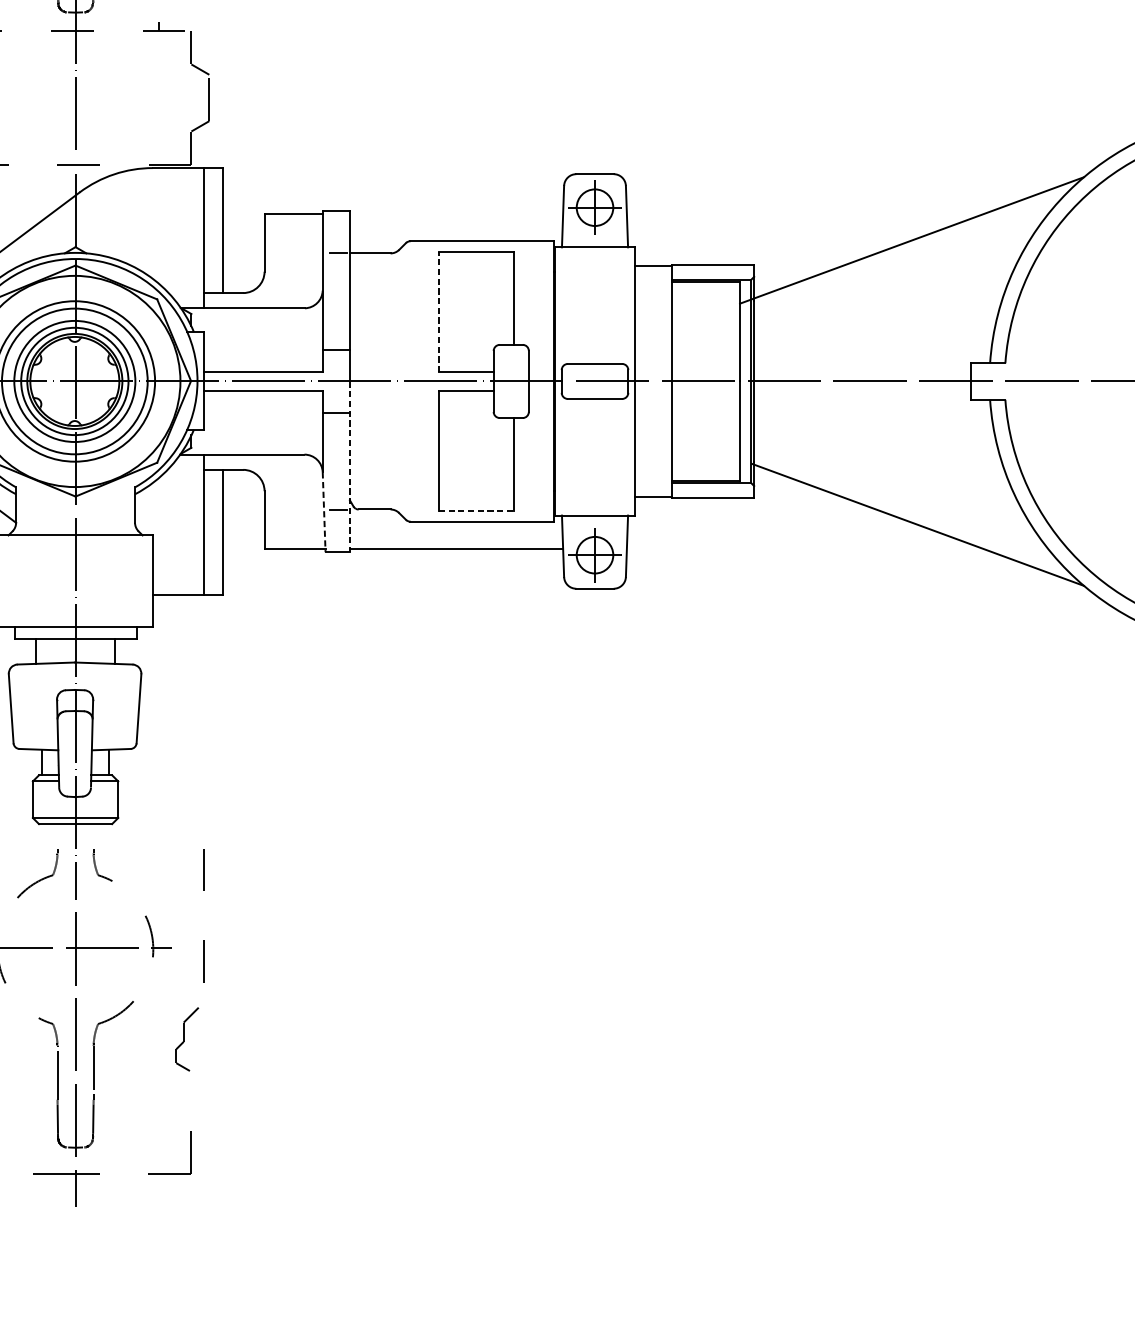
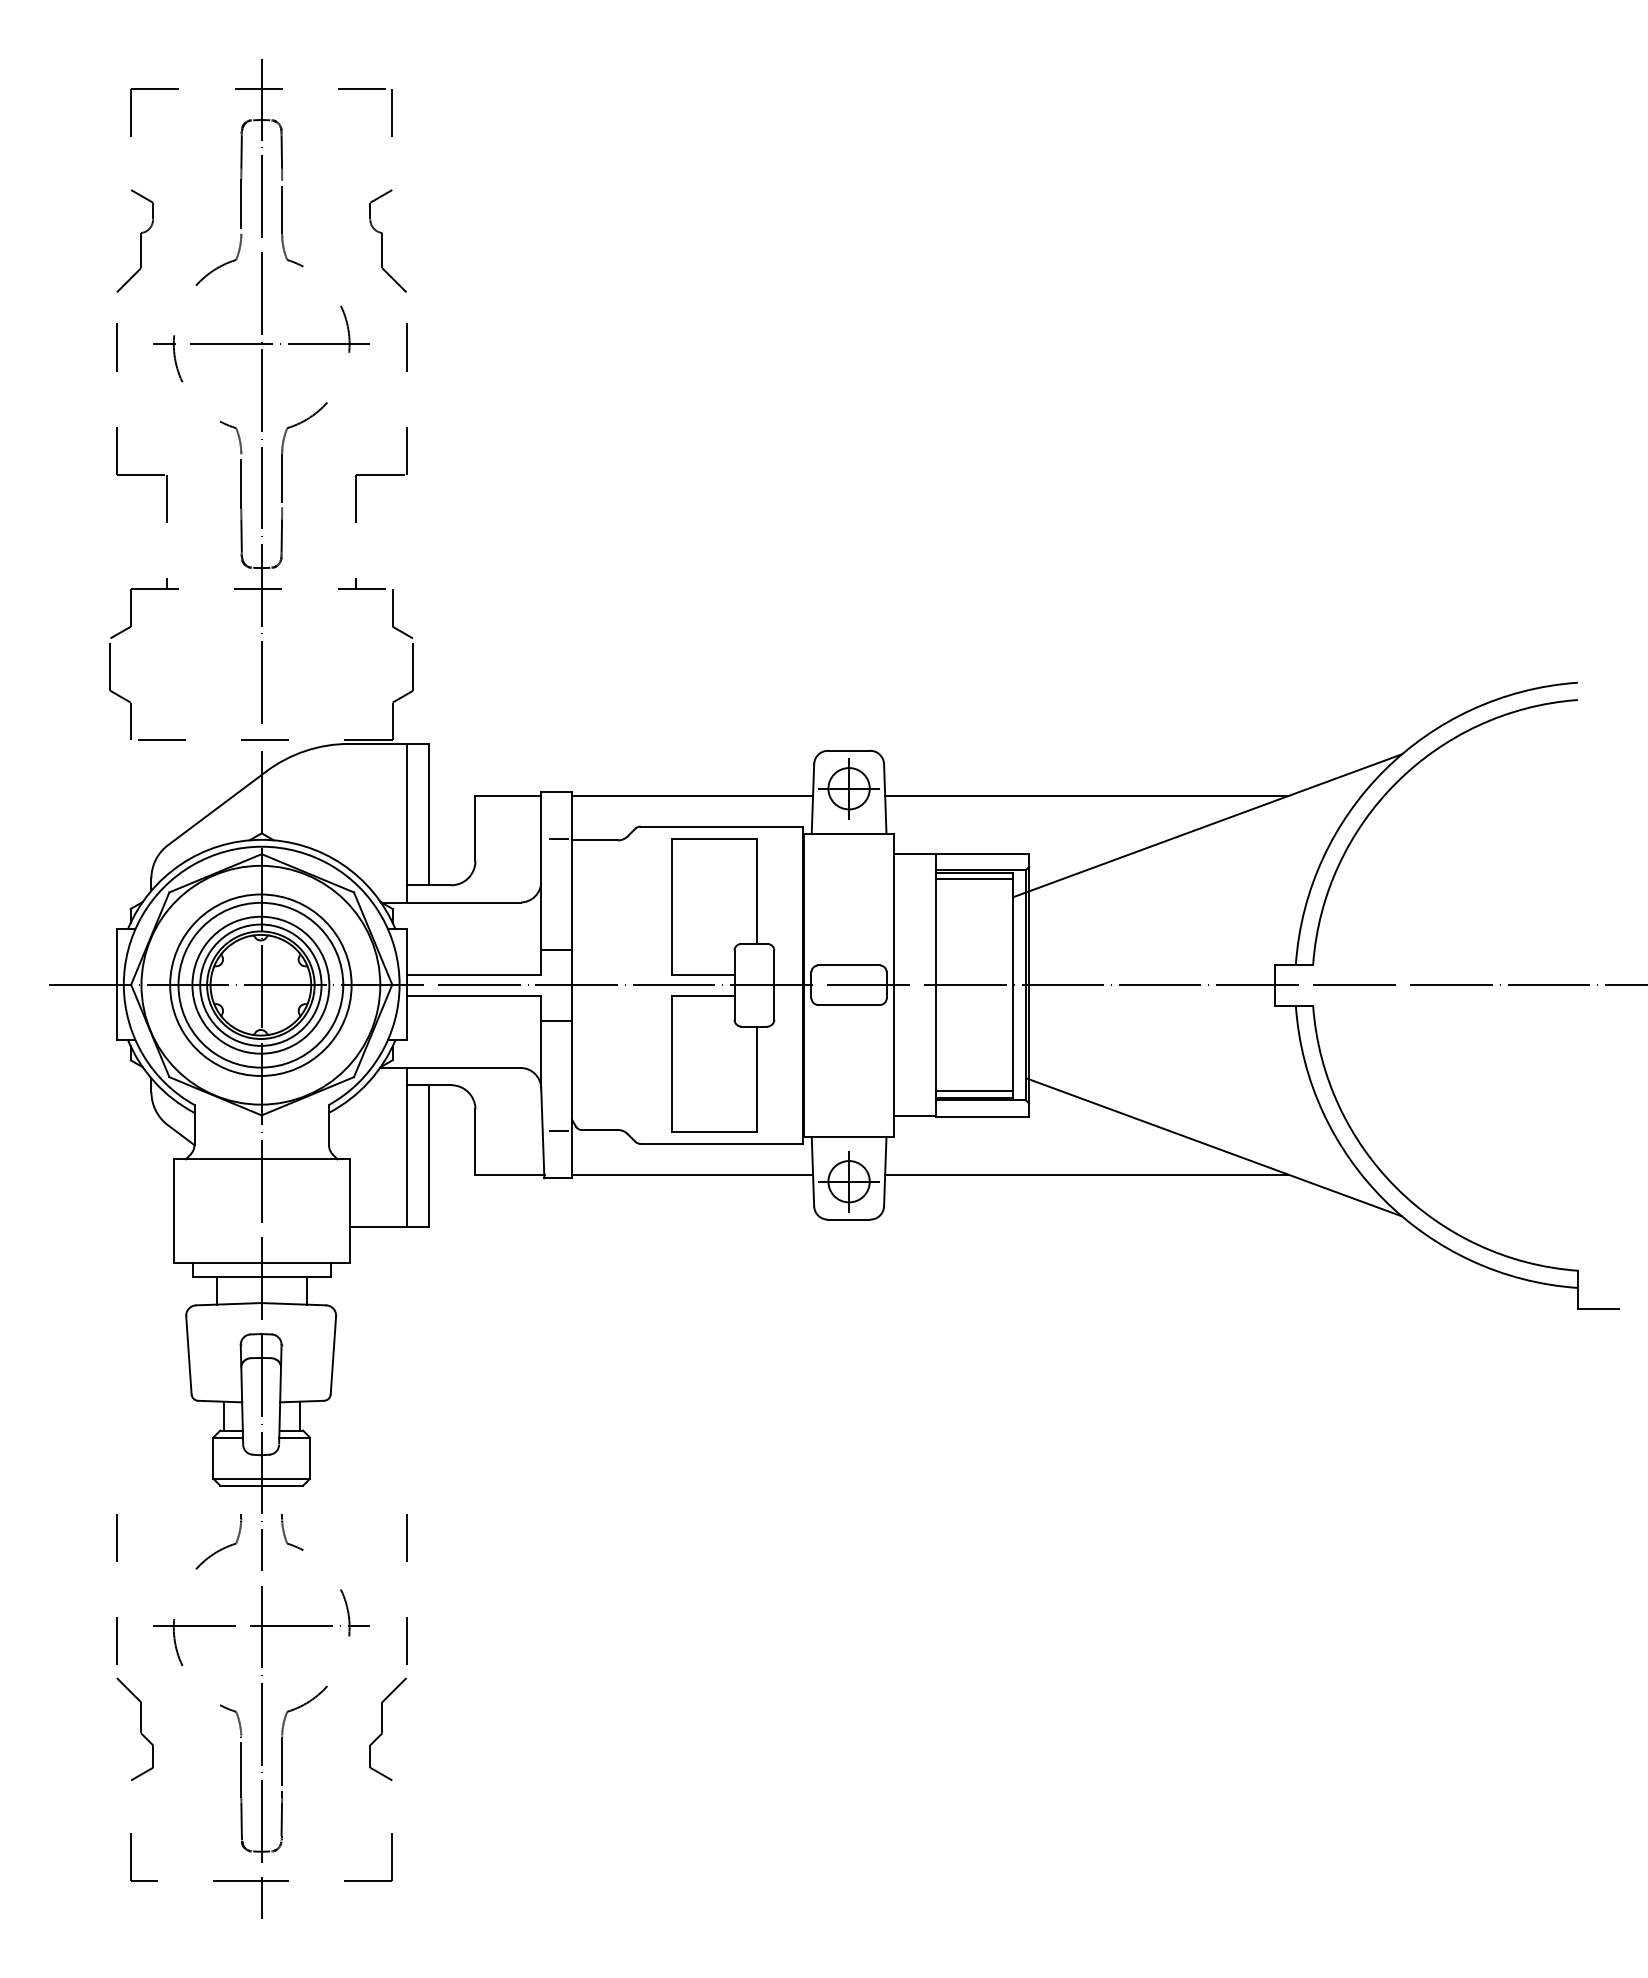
line: (456, 213) -> (692, 795), added
line: (805, 213) -> (1087, 795), added
line: (705, 287) -> (974, 879), added
line: (438, 311) -> (672, 906), dashed -> solid
line: (349, 466) -> (571, 1081), dashed -> solid
line: (705, 475) -> (974, 1091), added
line: (475, 511) -> (714, 1132), dashed -> solid
line: (323, 512) -> (542, 1133), dashed -> solid
line: (804, 548) -> (1086, 1174), added
part: (186, 1038) -> (387, 1728), size x1.43

